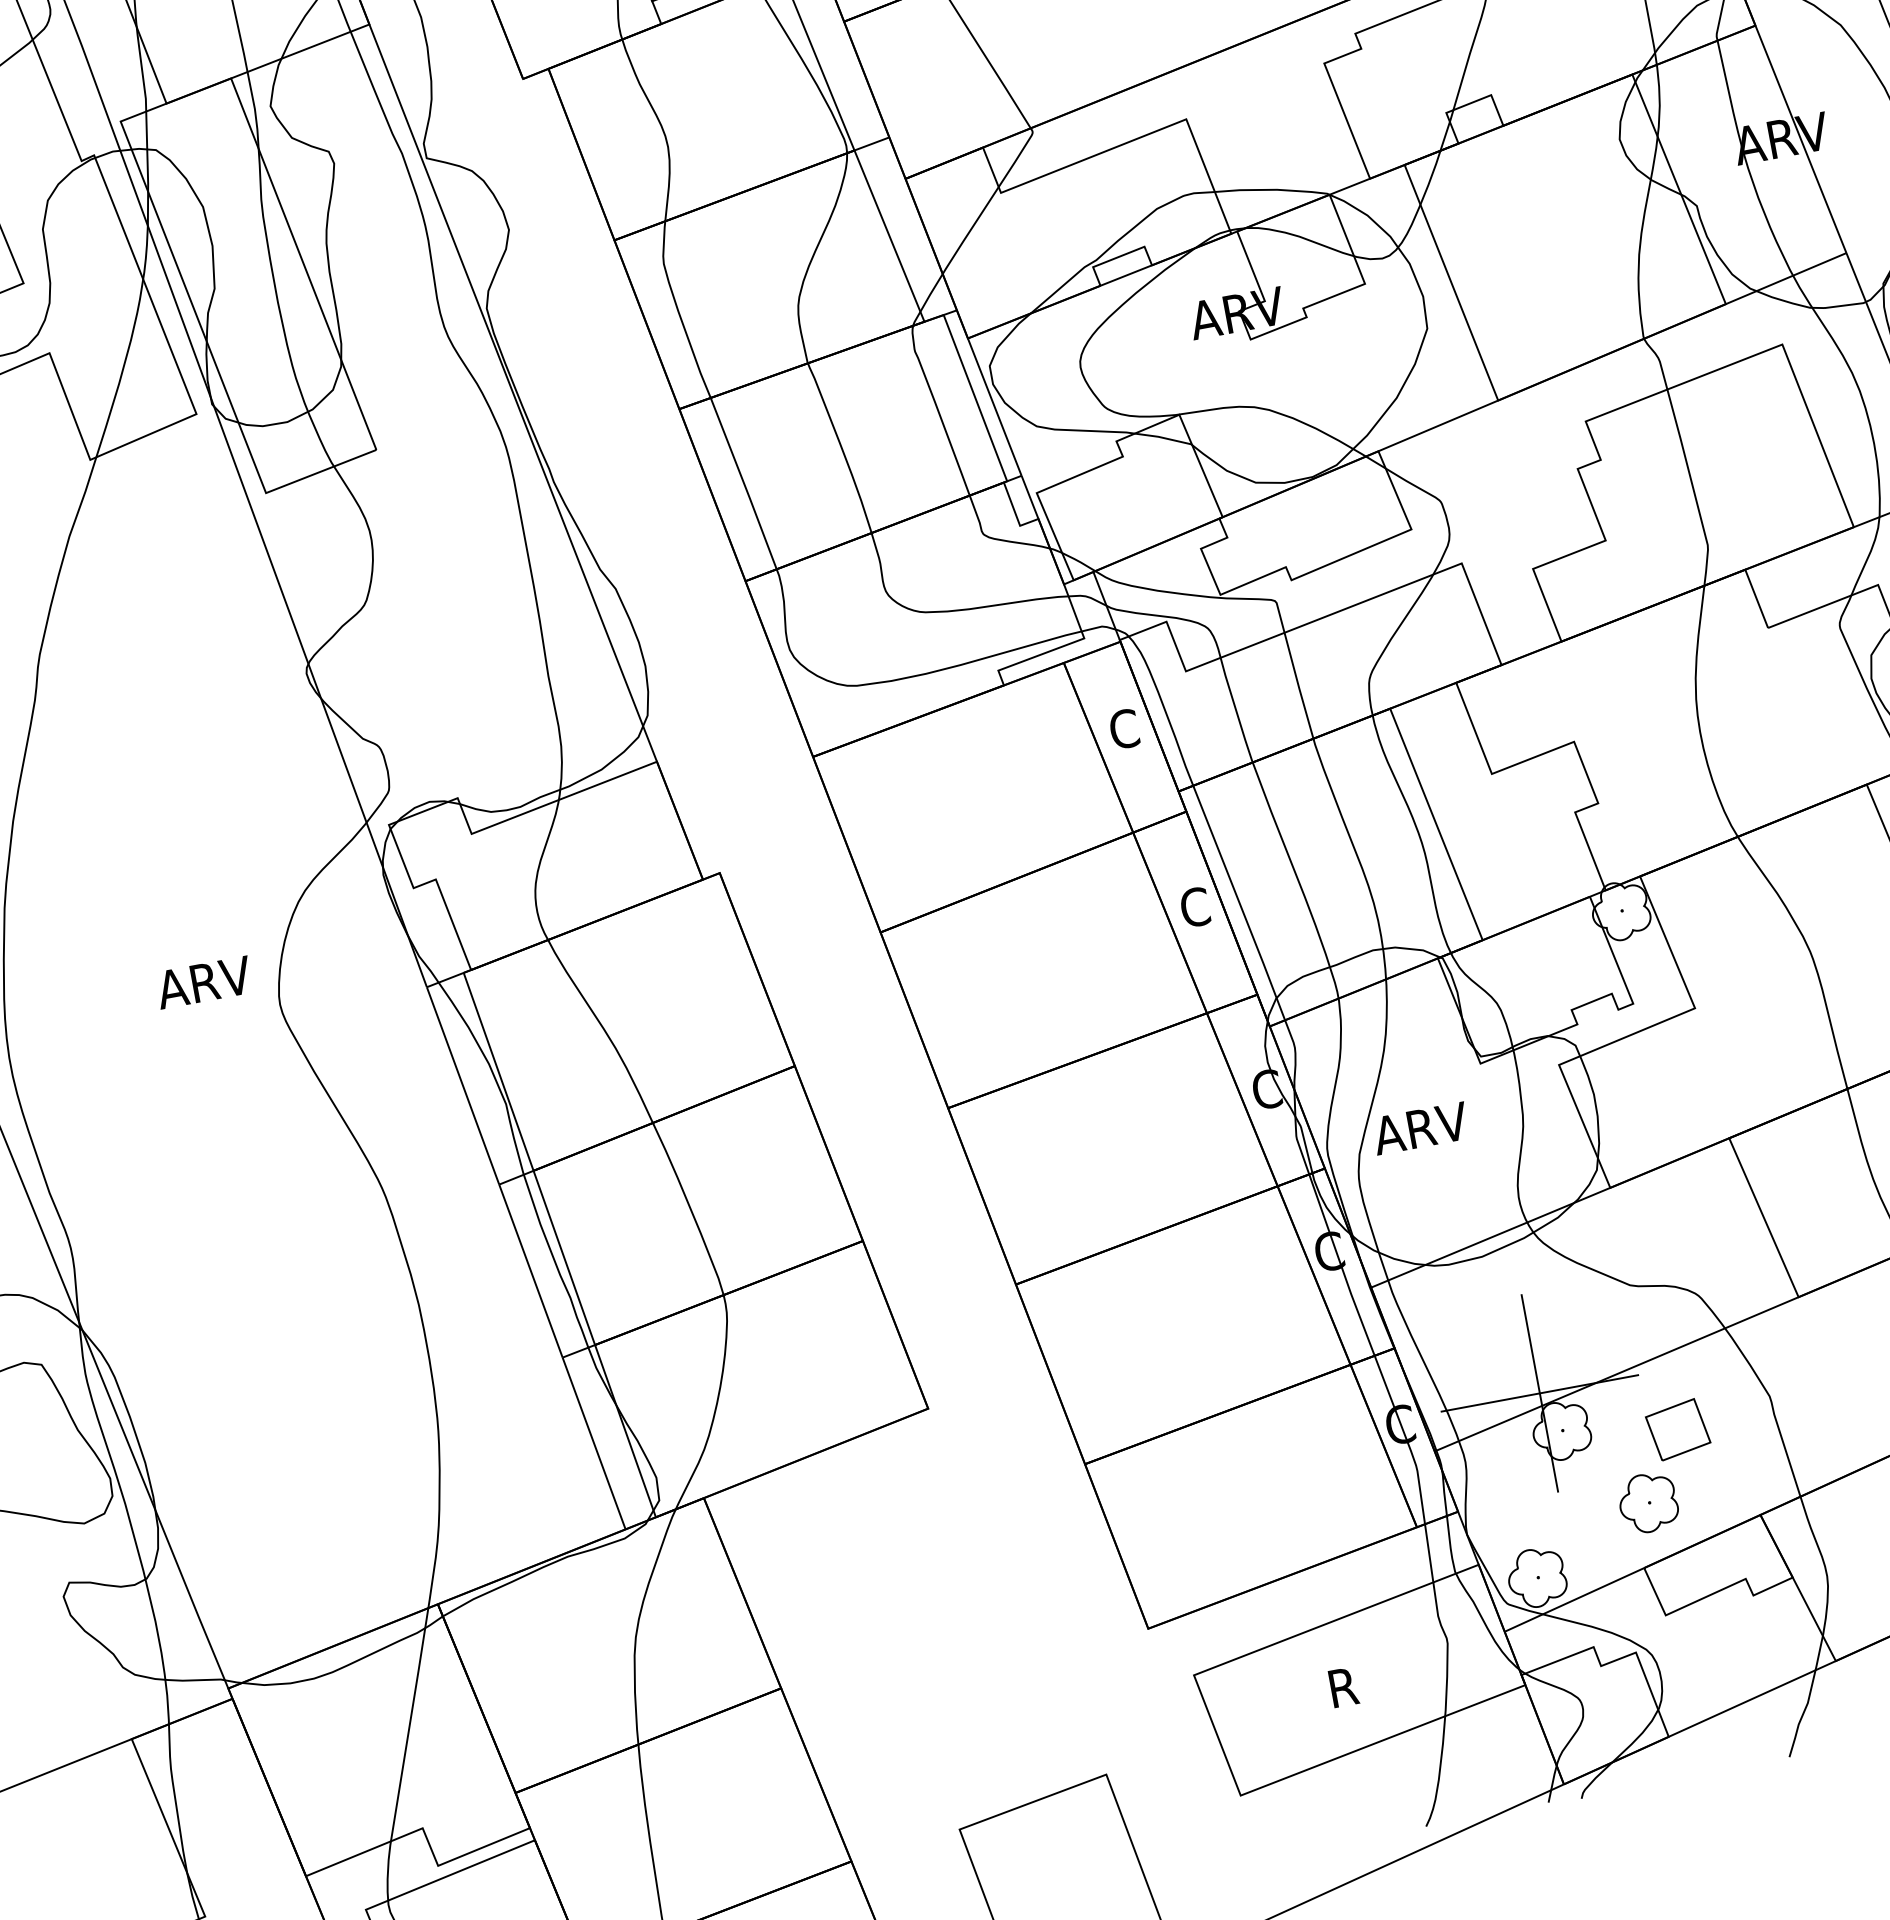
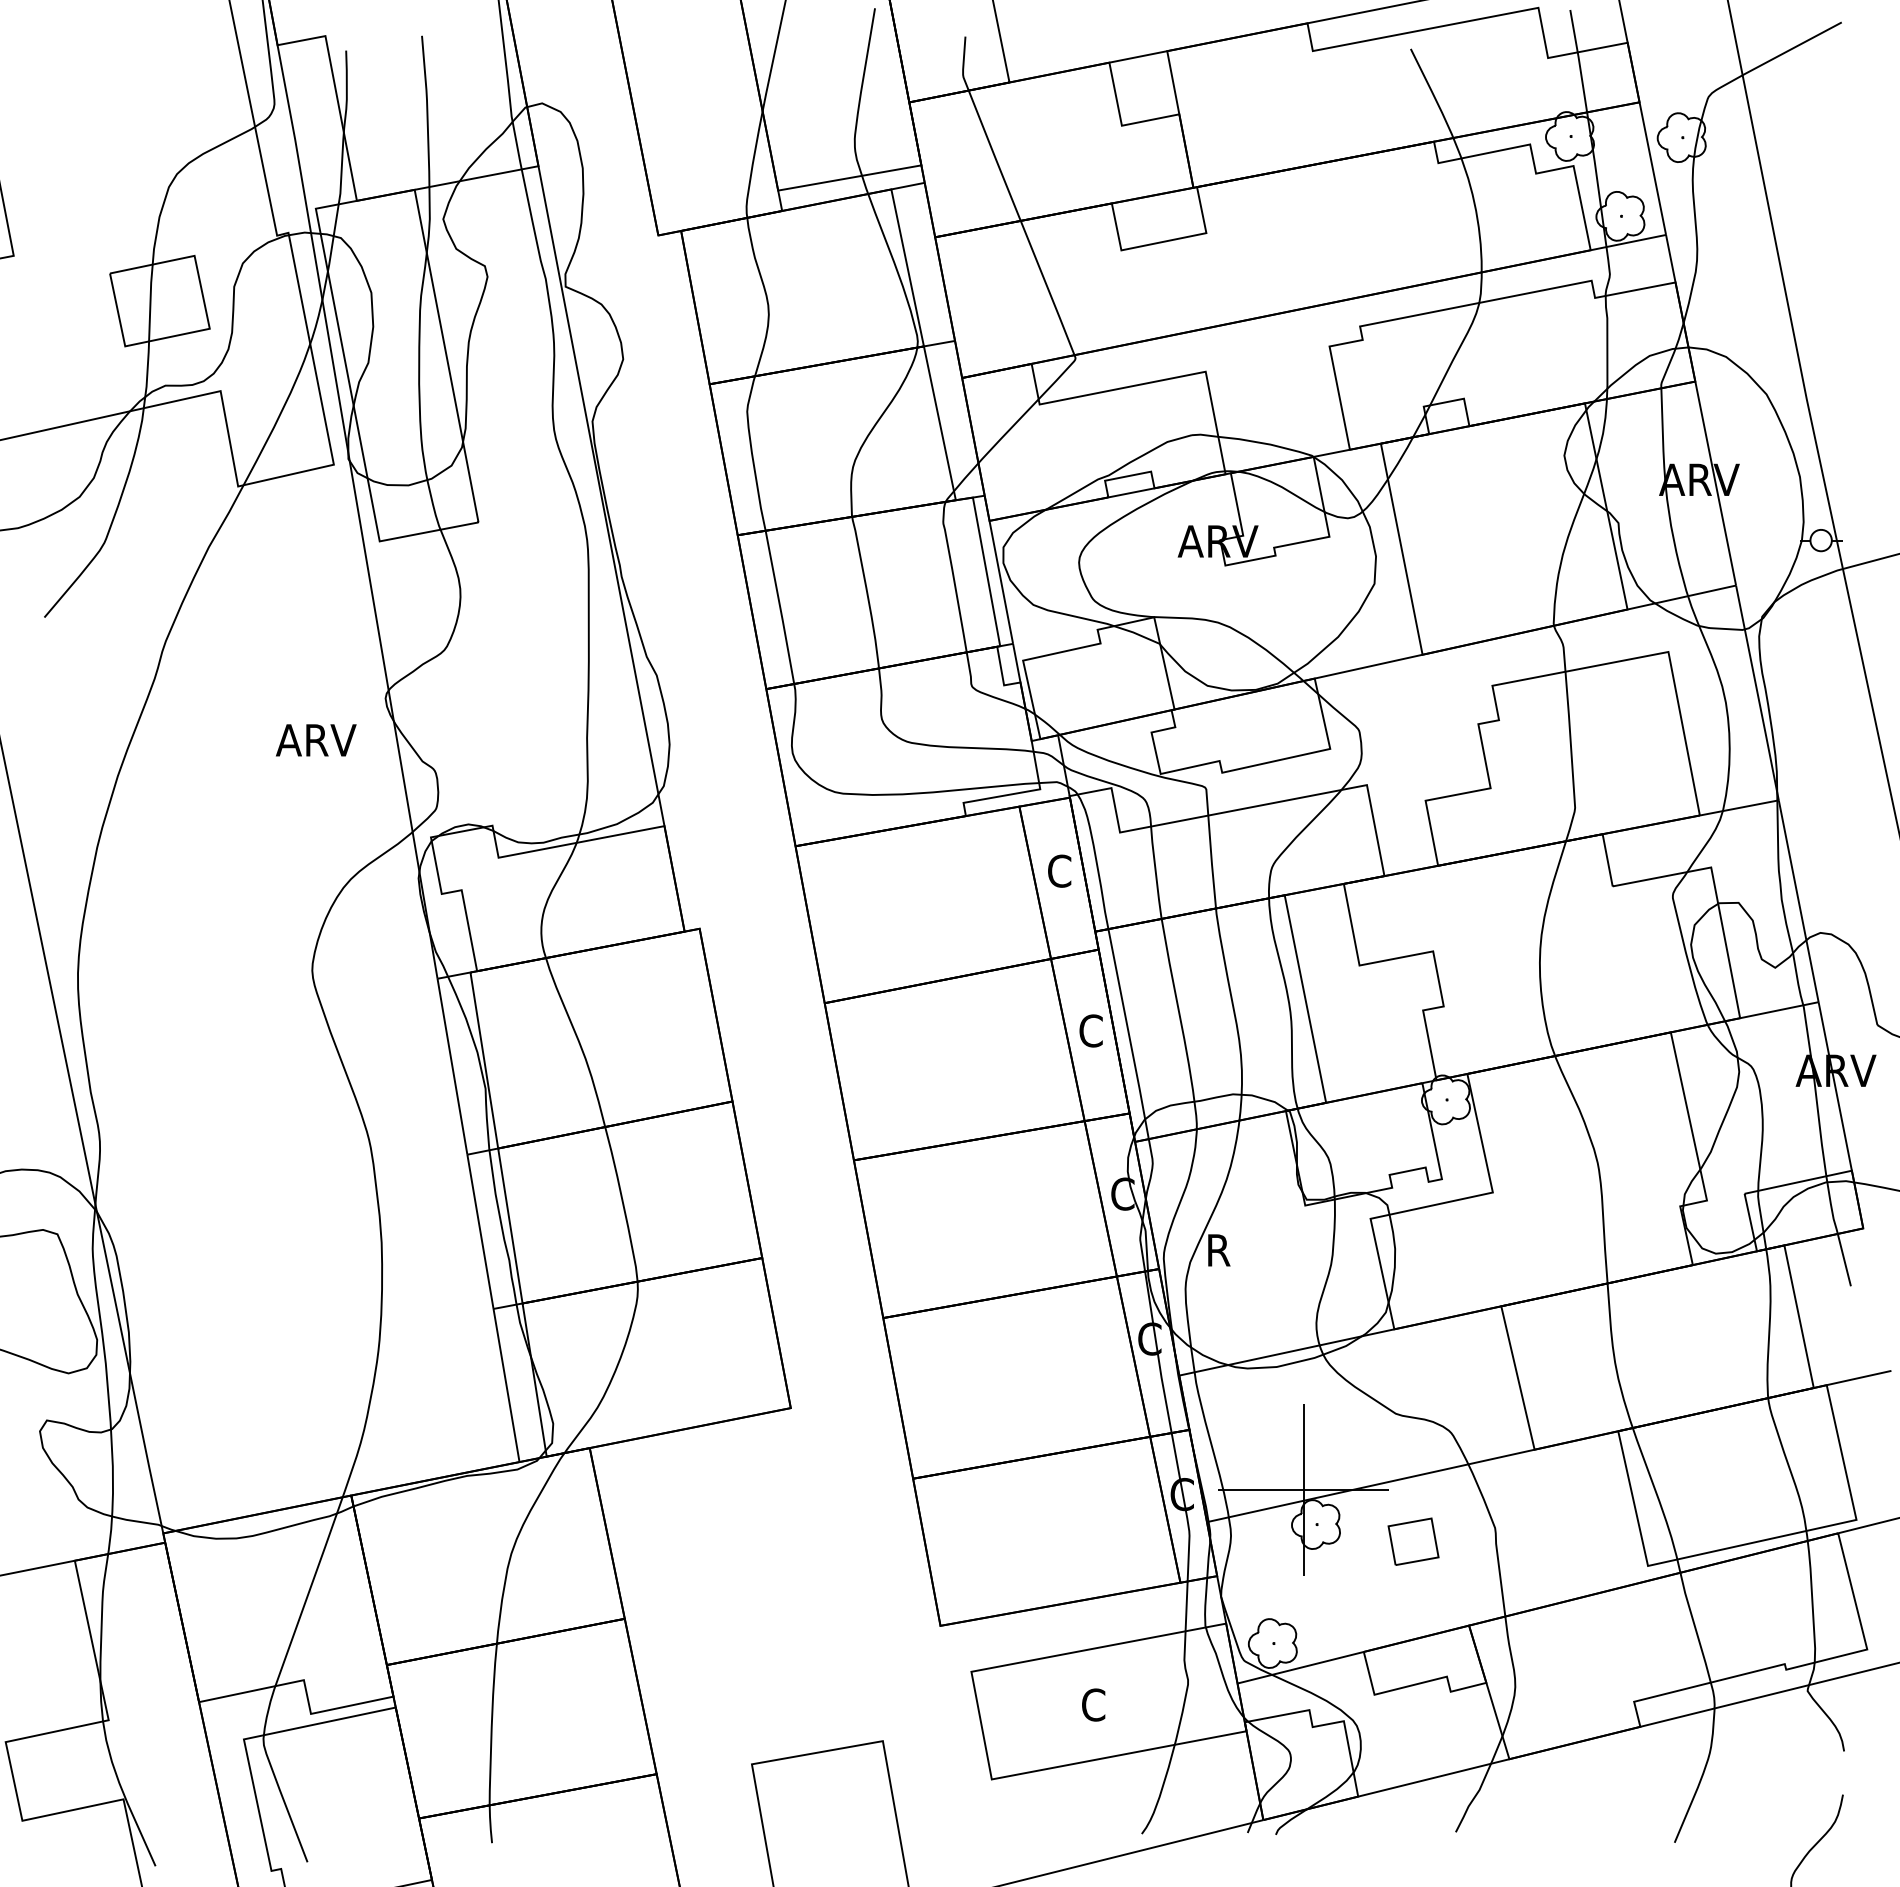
text: (204, 982) -> (316, 740), moved
text: (1419, 1128) -> (1244, 1250), ARV -> R
part: (1648, 1503) -> (1377, 1598), removed
text: (1342, 1686) -> (1093, 1704), R -> C

